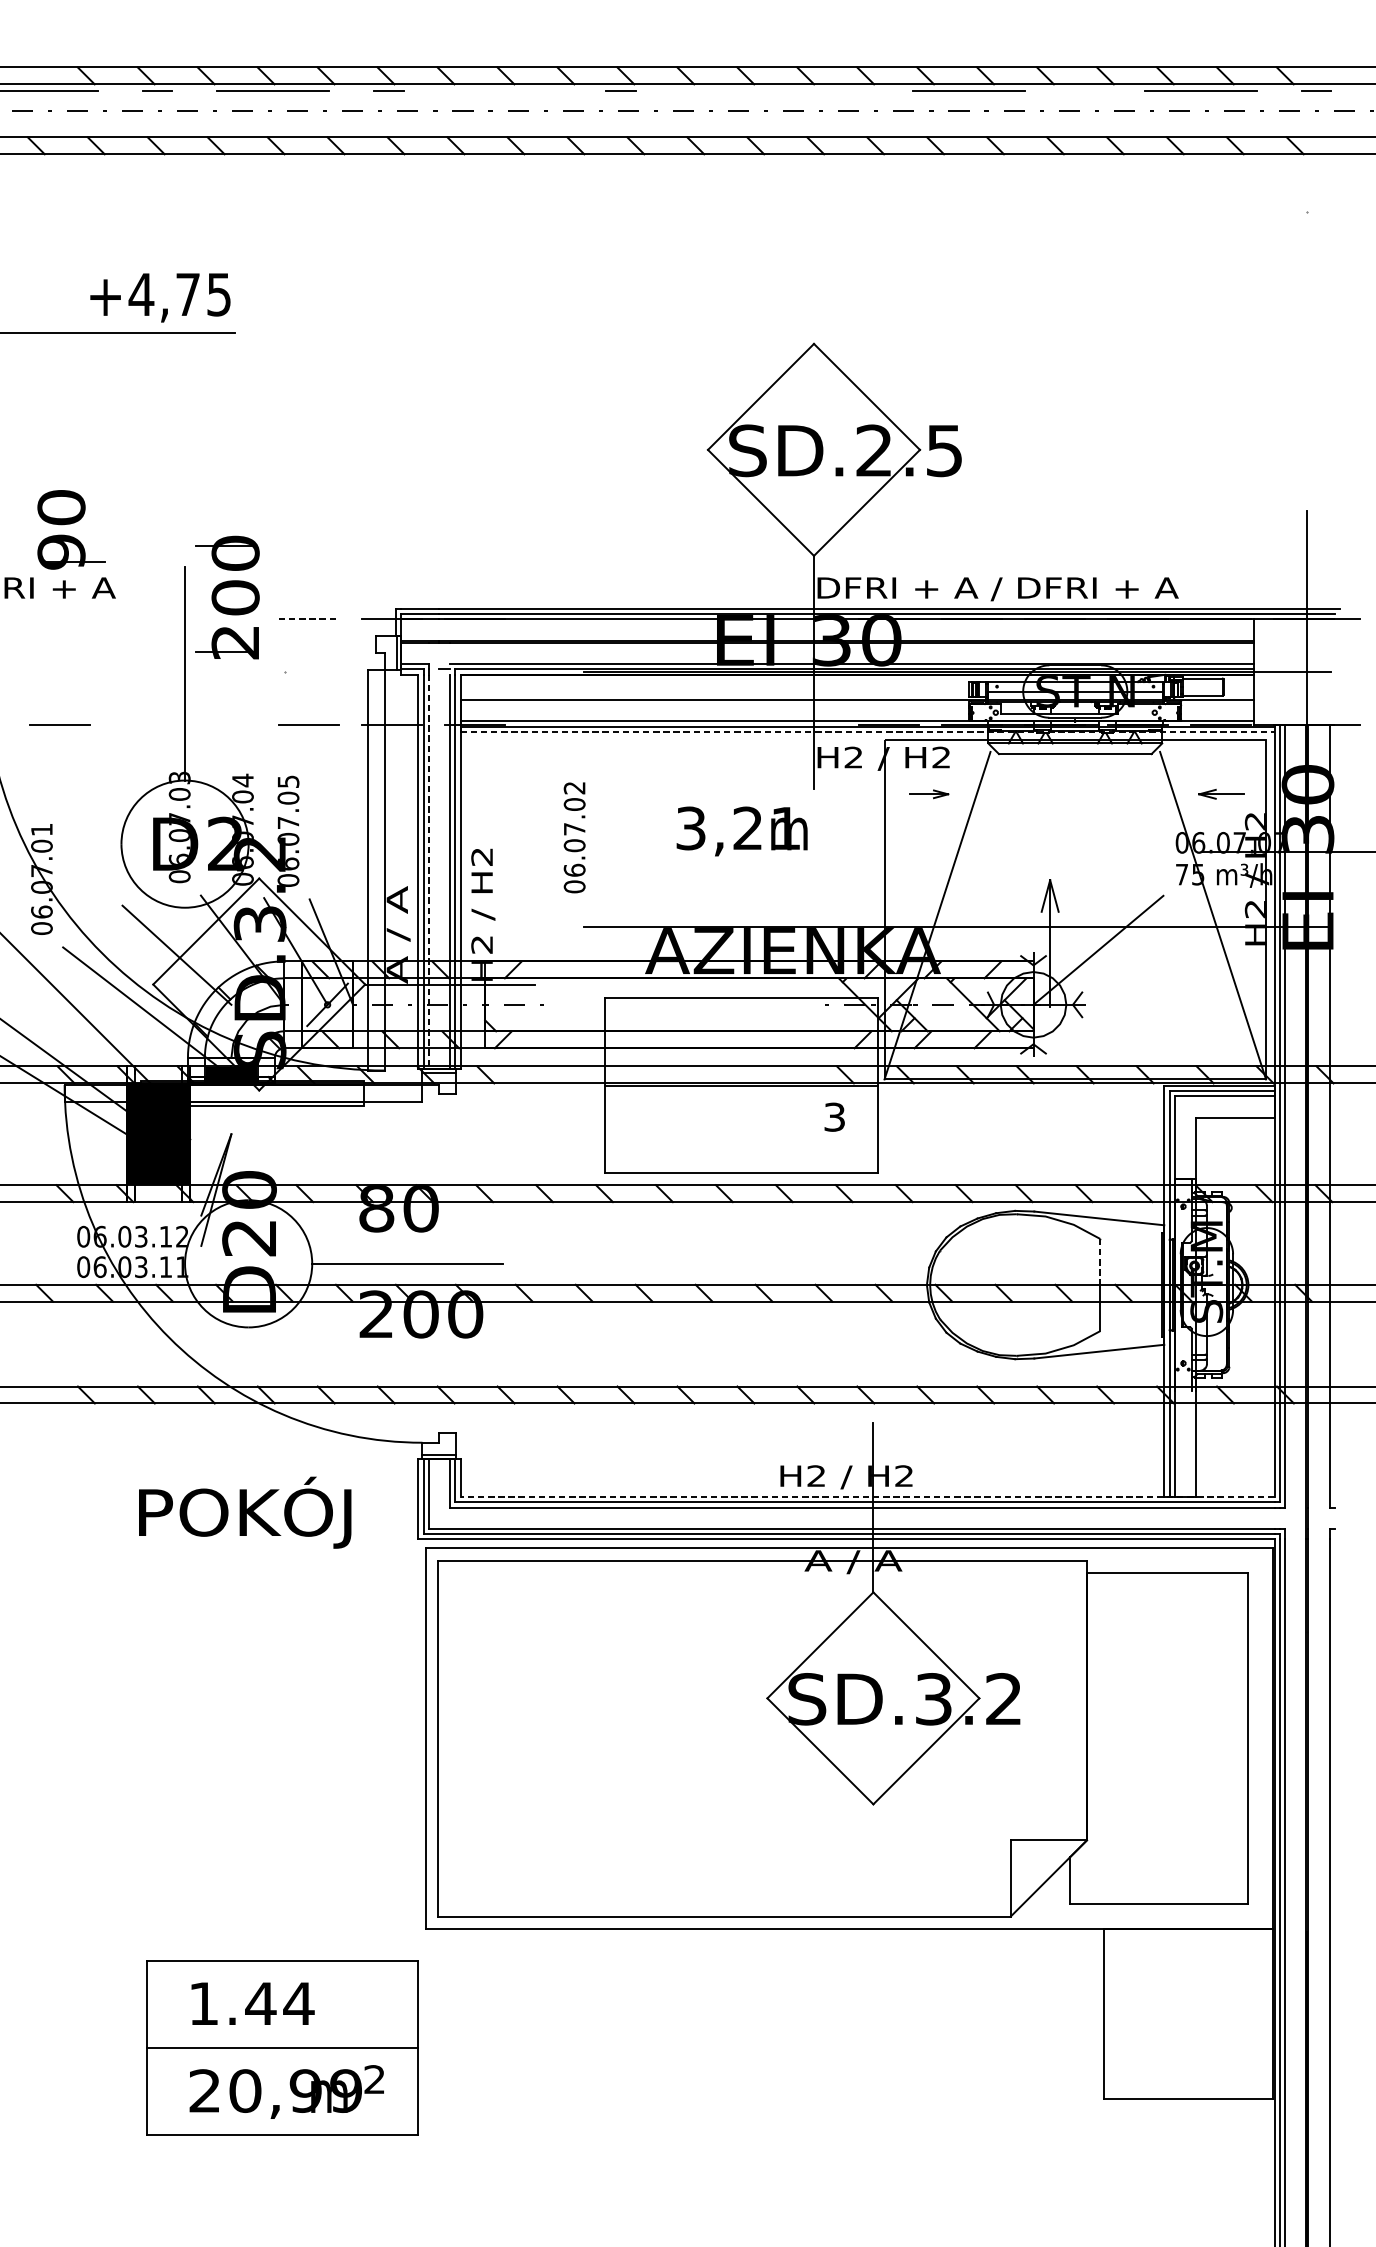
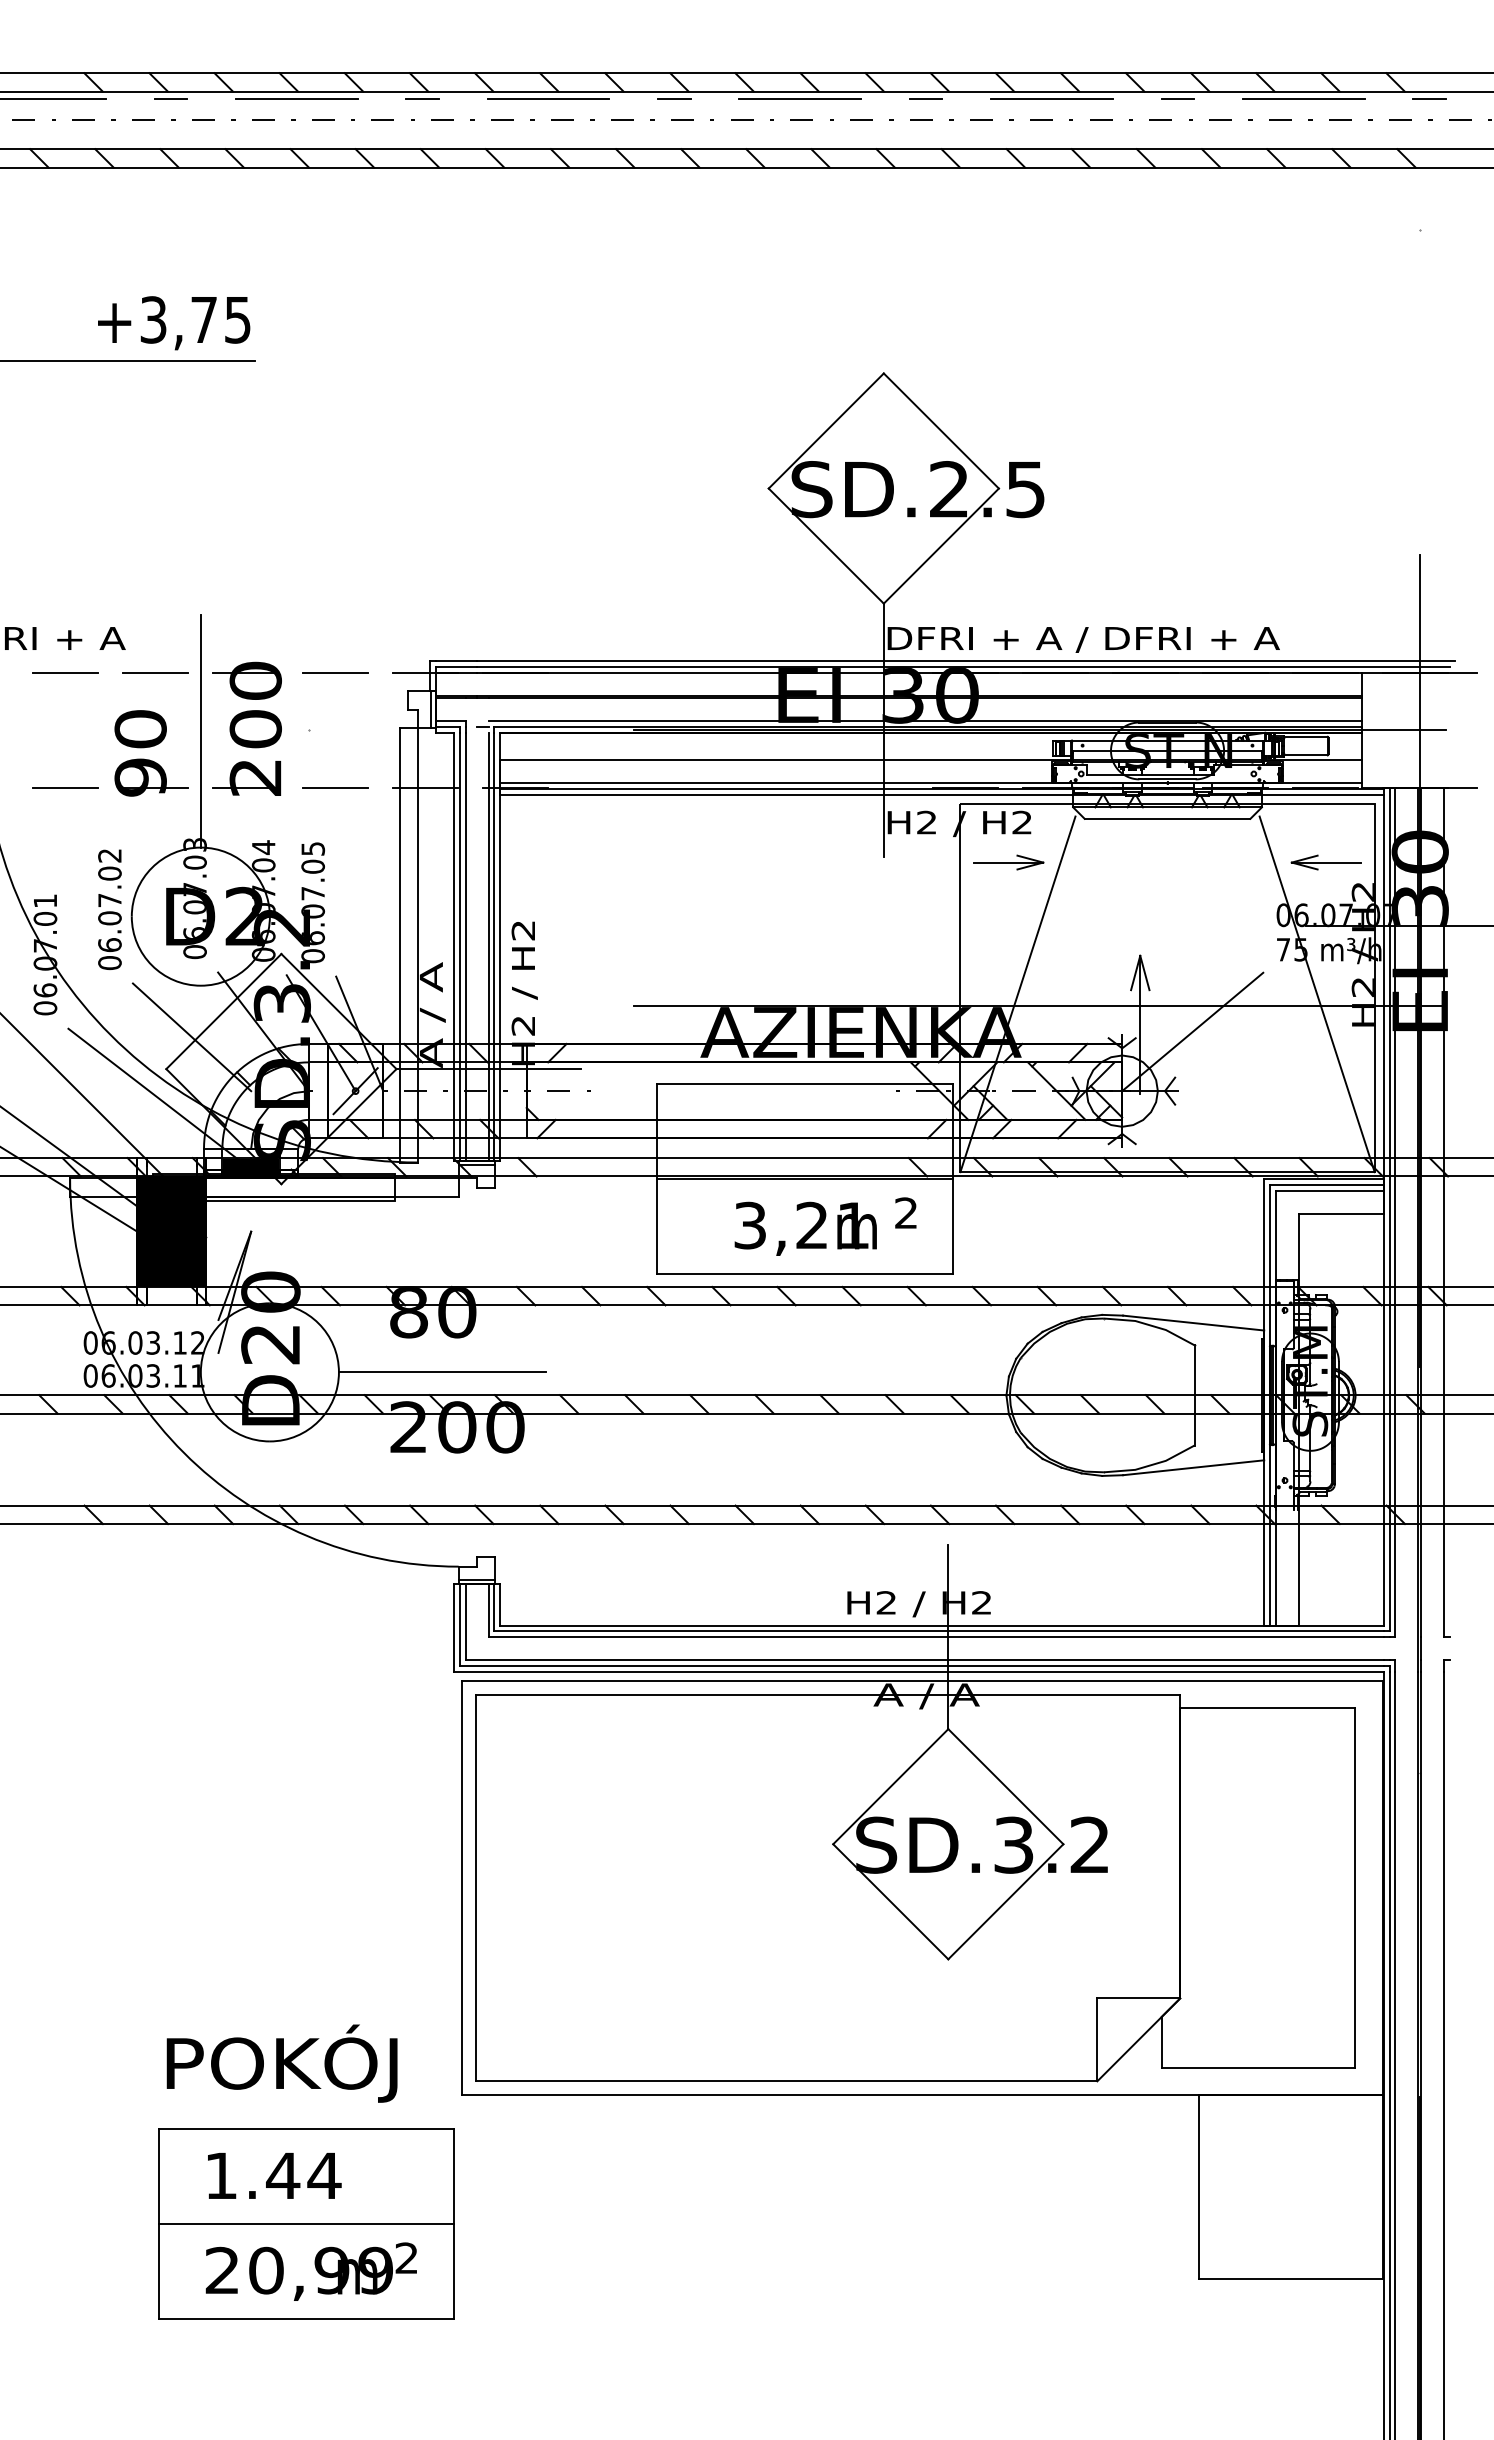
line: (505, 91) -> (548, 99), added
line: (737, 91) -> (800, 99), added
line: (852, 91) -> (925, 99), added
line: (1084, 91) -> (1177, 99), added
text: (141, 294) -> (153, 319), +4,75 -> +3,75
part: (70, 524) -> (150, 747), moved
part: (227, 597) -> (246, 728), moved
line: (59, 619) -> (64, 672), added
line: (142, 619) -> (154, 672), added
line: (309, 619) -> (335, 672), dashed -> solid
line: (867, 731) -> (941, 794), dashed -> solid
part: (928, 794) -> (1008, 862), size x1.67
part: (1220, 794) -> (1325, 862), size x1.43
text: (741, 831) -> (805, 1228), moved
text: (574, 837) -> (109, 909), moved
line: (428, 872) -> (465, 947), dashed -> solid
text: (834, 1117) -> (906, 1213), 3 -> 2
line: (1100, 1262) -> (1194, 1370), dashed -> solid
line: (867, 1496) -> (941, 1625), dashed -> solid
text: (244, 1512) -> (281, 2063), moved

